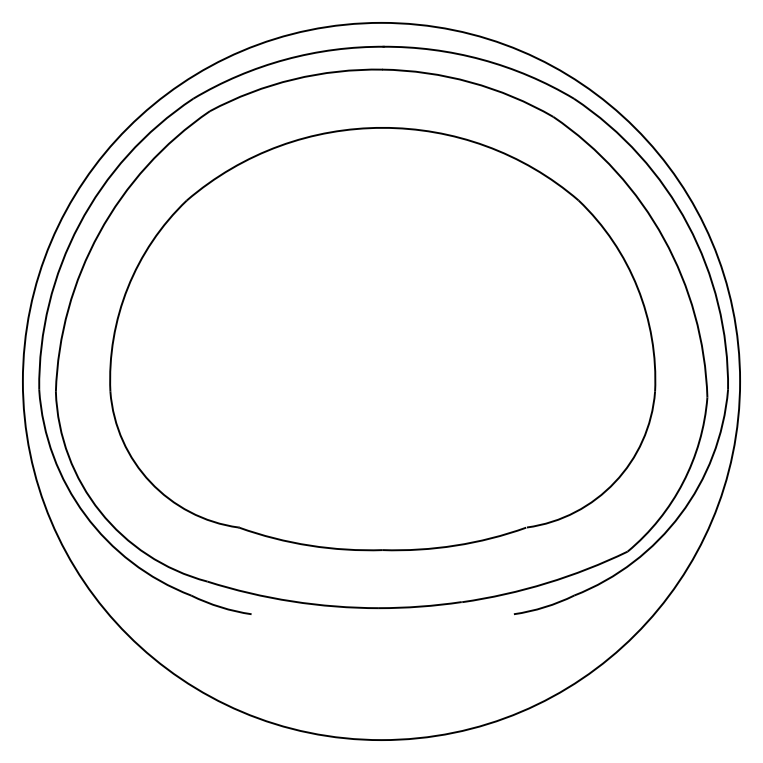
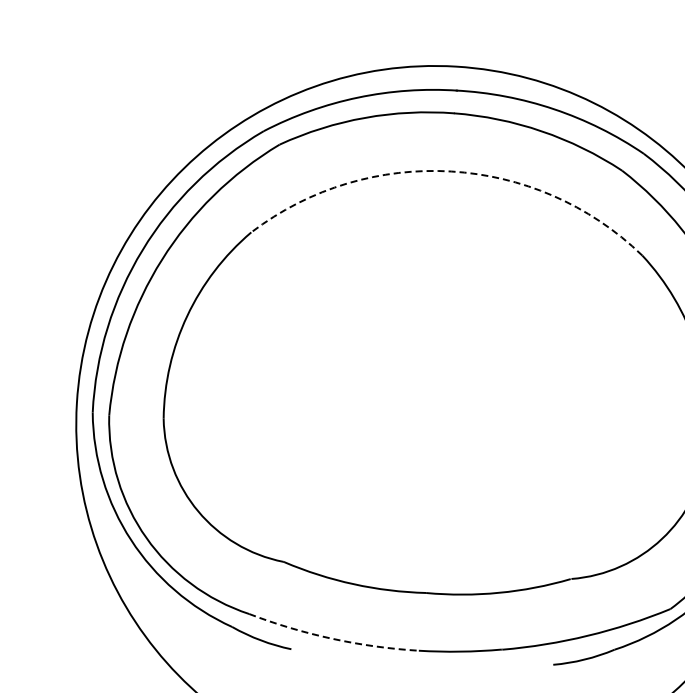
arc: (382, 127) -> (450, 171), solid -> dashed
arc: (292, 601) -> (332, 638), solid -> dashed

